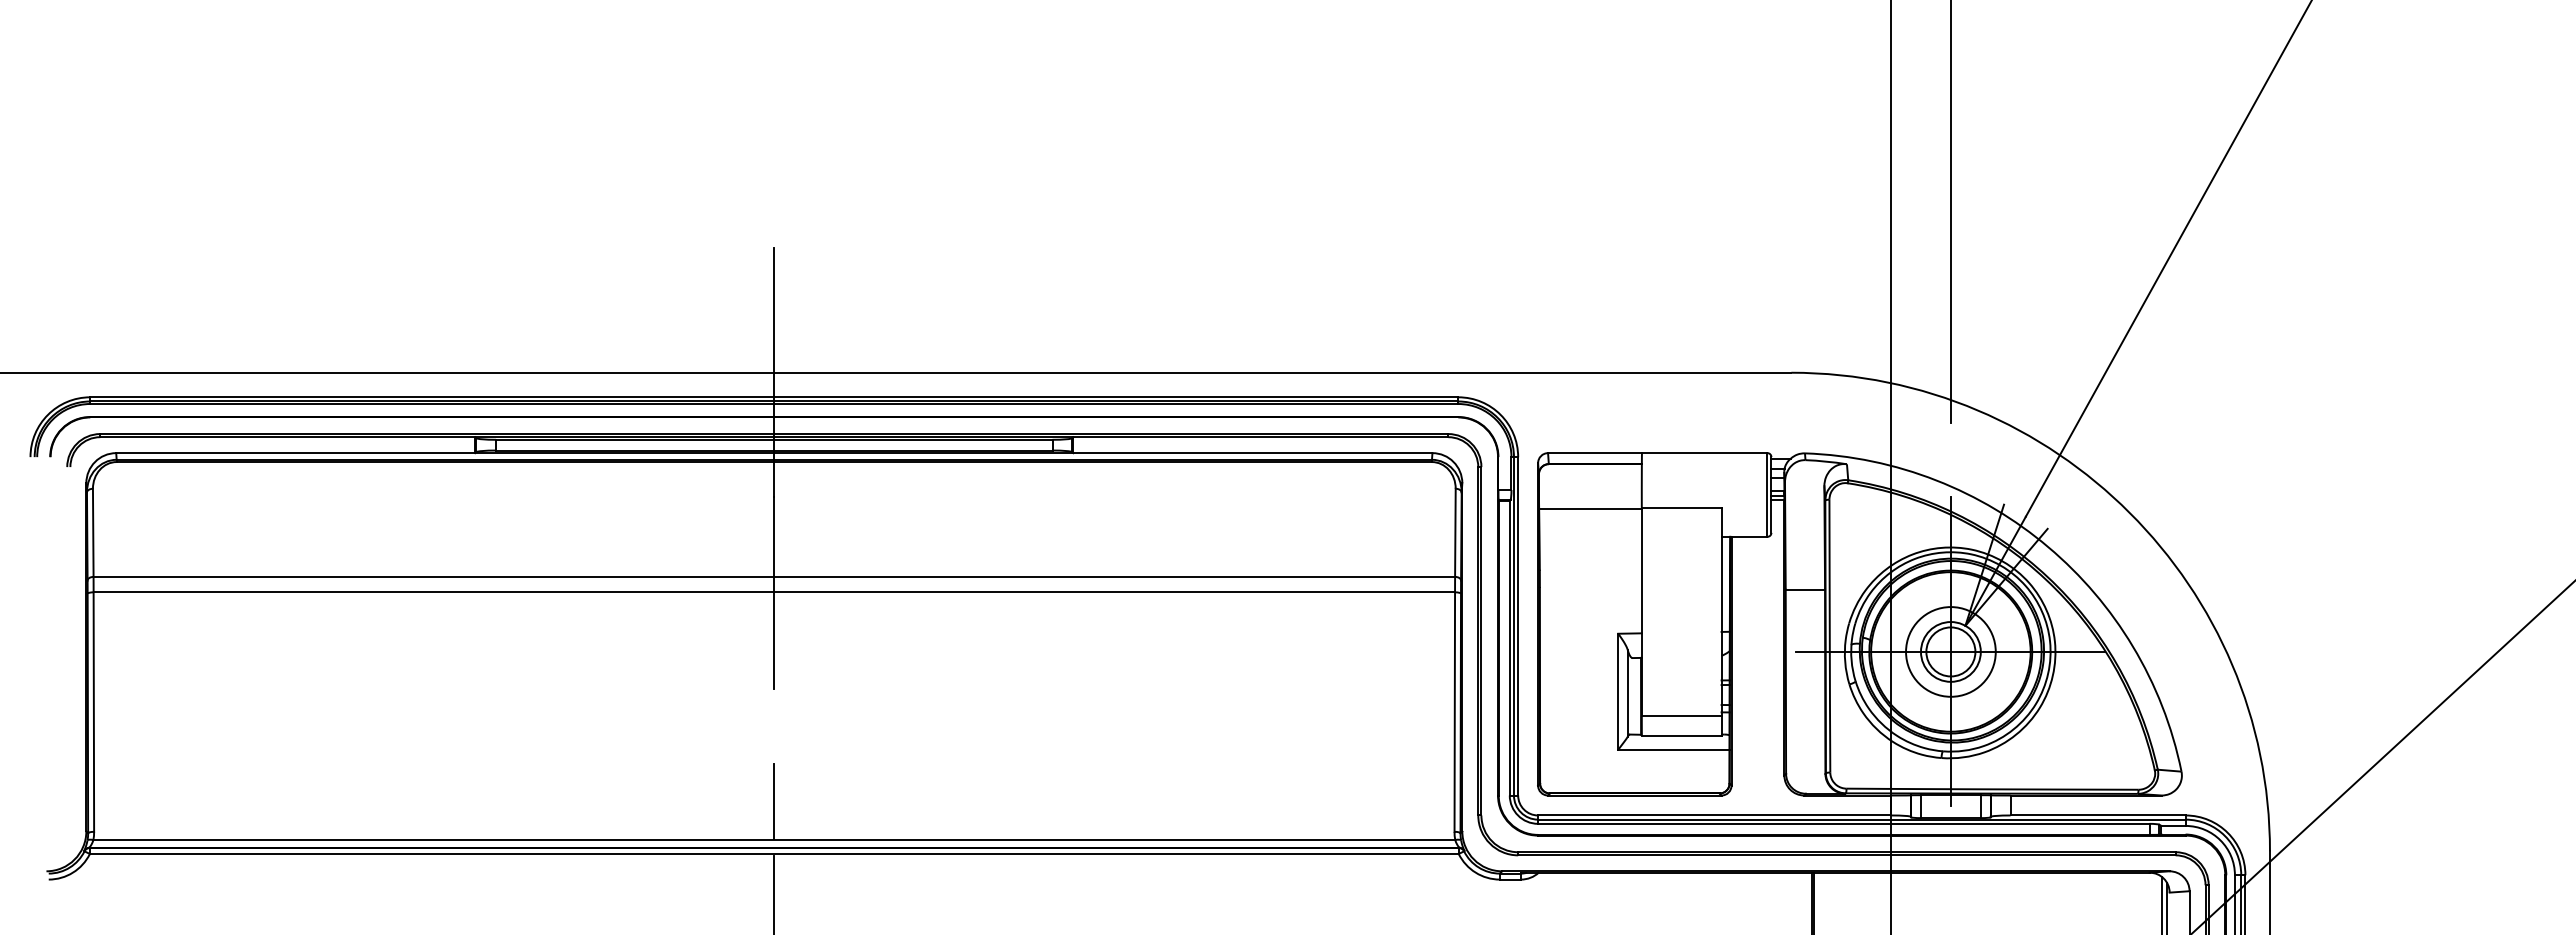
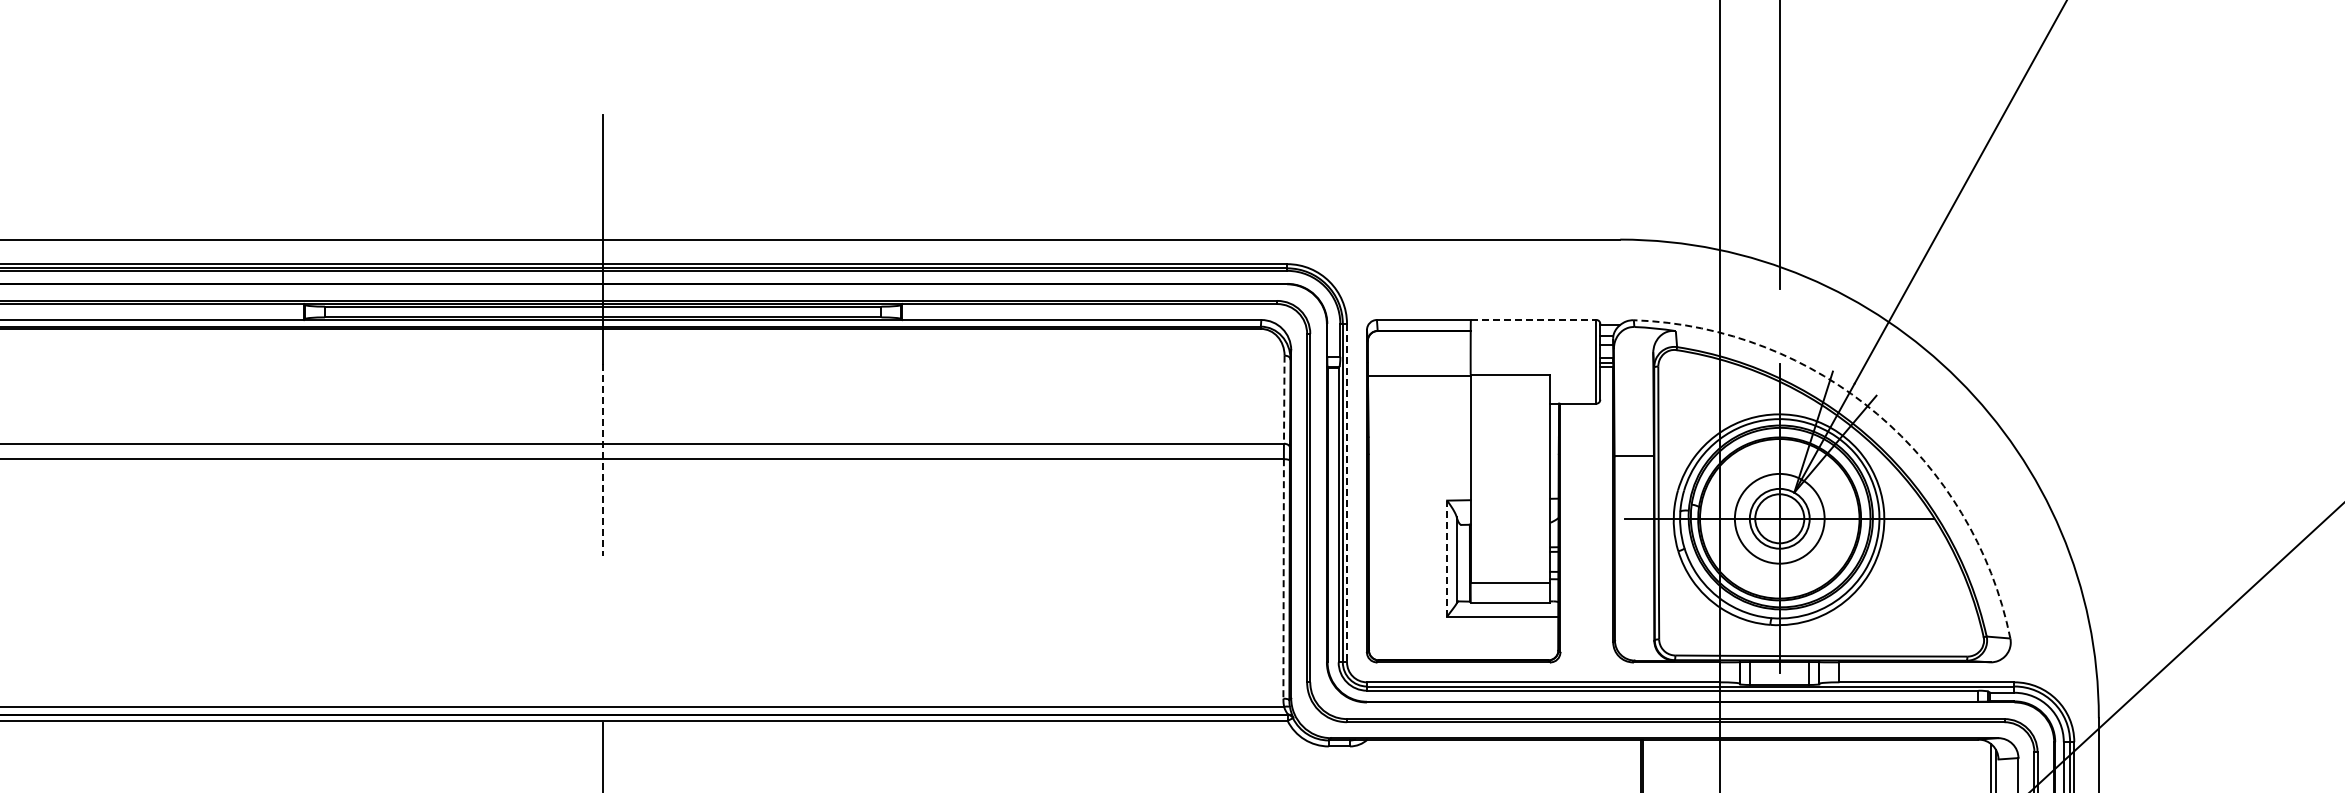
line: (1704, 453) -> (1533, 320), solid -> dashed
line: (1455, 533) -> (1284, 400), solid -> dashed
arc: (2048, 547) -> (1877, 414), solid -> dashed
line: (774, 593) -> (603, 460), solid -> dashed
line: (1518, 626) -> (1347, 493), solid -> dashed
line: (1618, 691) -> (1447, 558), solid -> dashed
line: (1454, 712) -> (1283, 579), solid -> dashed
line: (774, 801) -> (603, 668), removed

